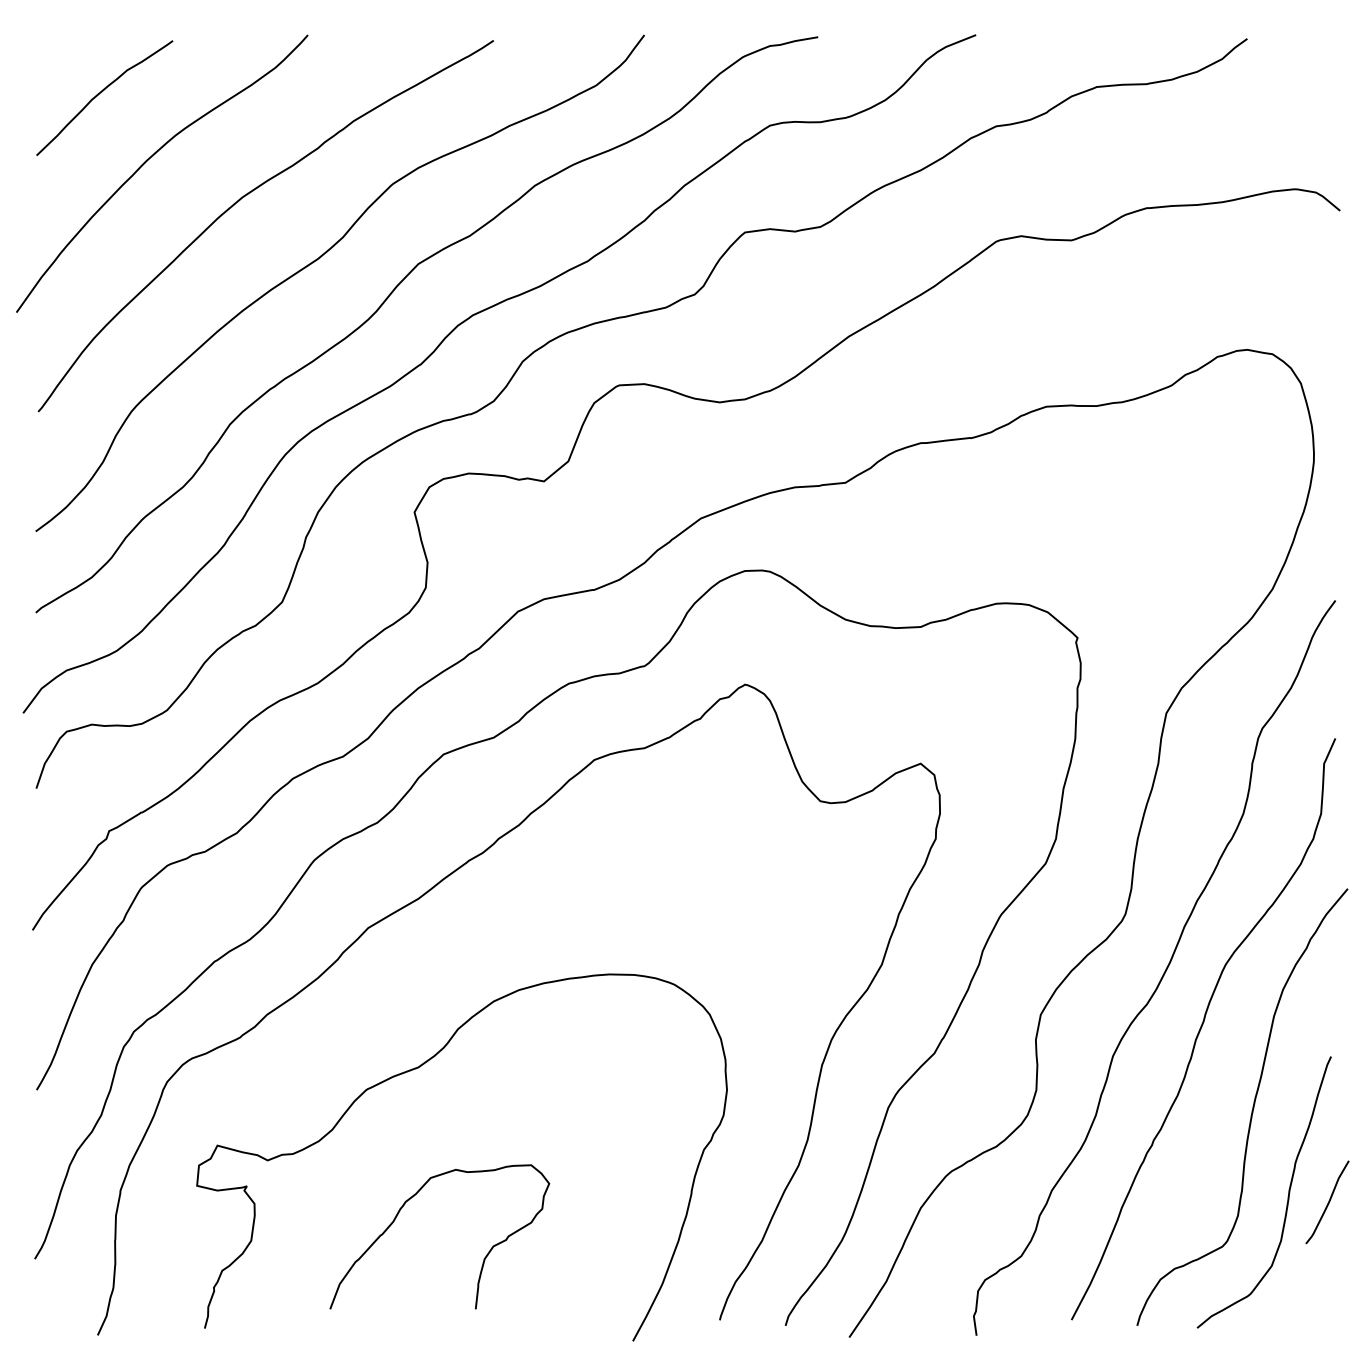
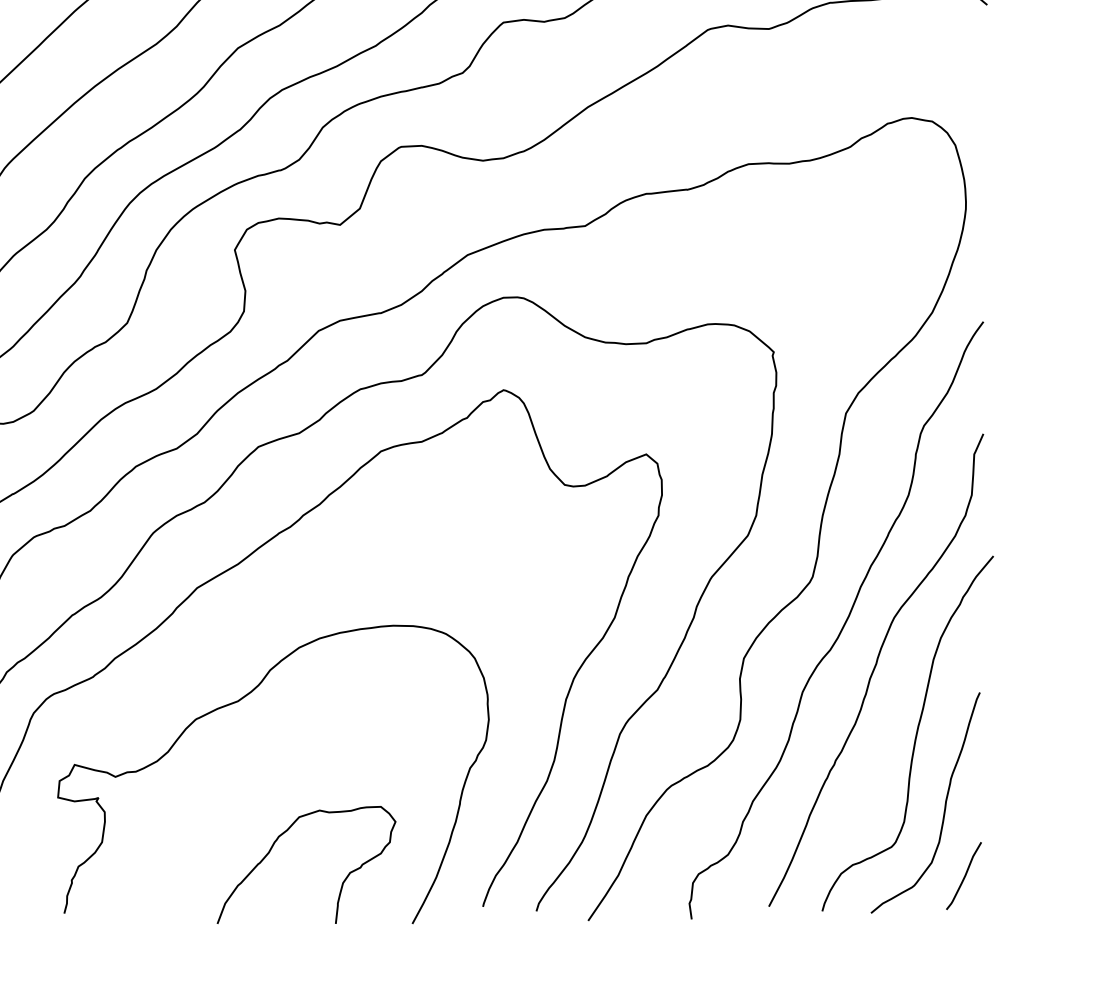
curve: (1328, 1202) -> (964, 876), moved
curve: (400, 1211) -> (274, 844), moved

